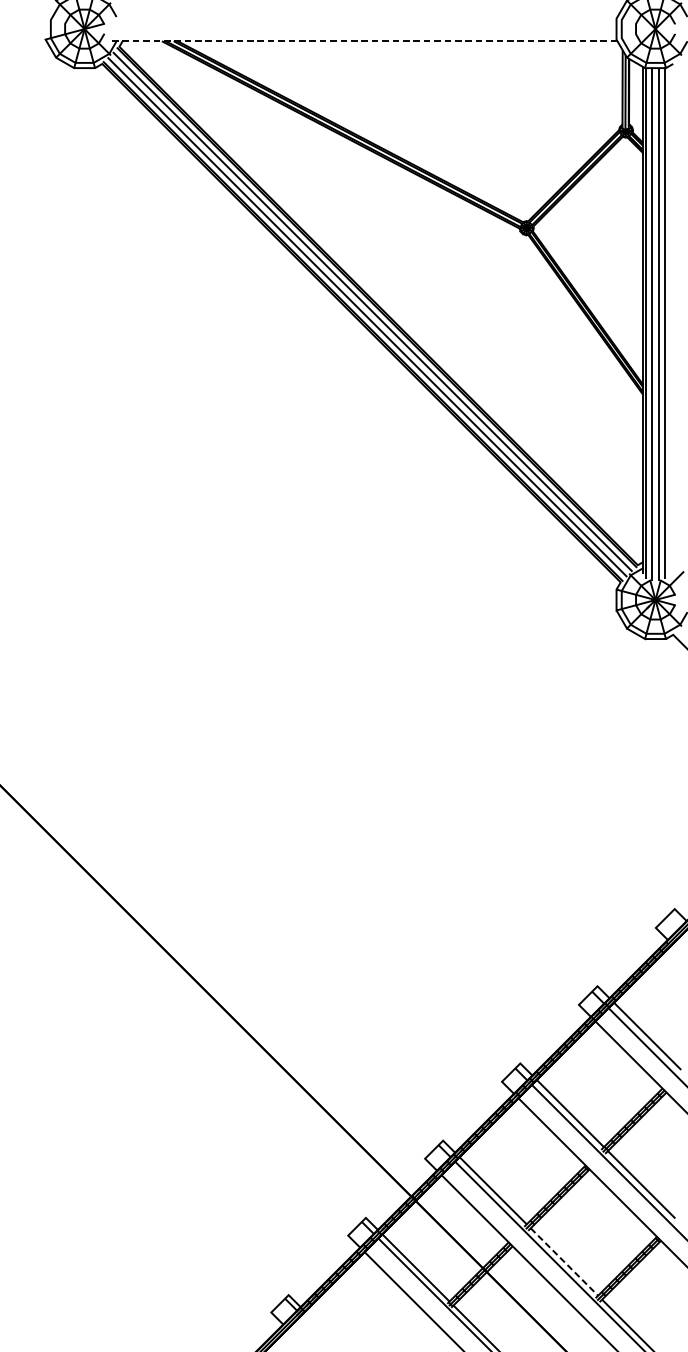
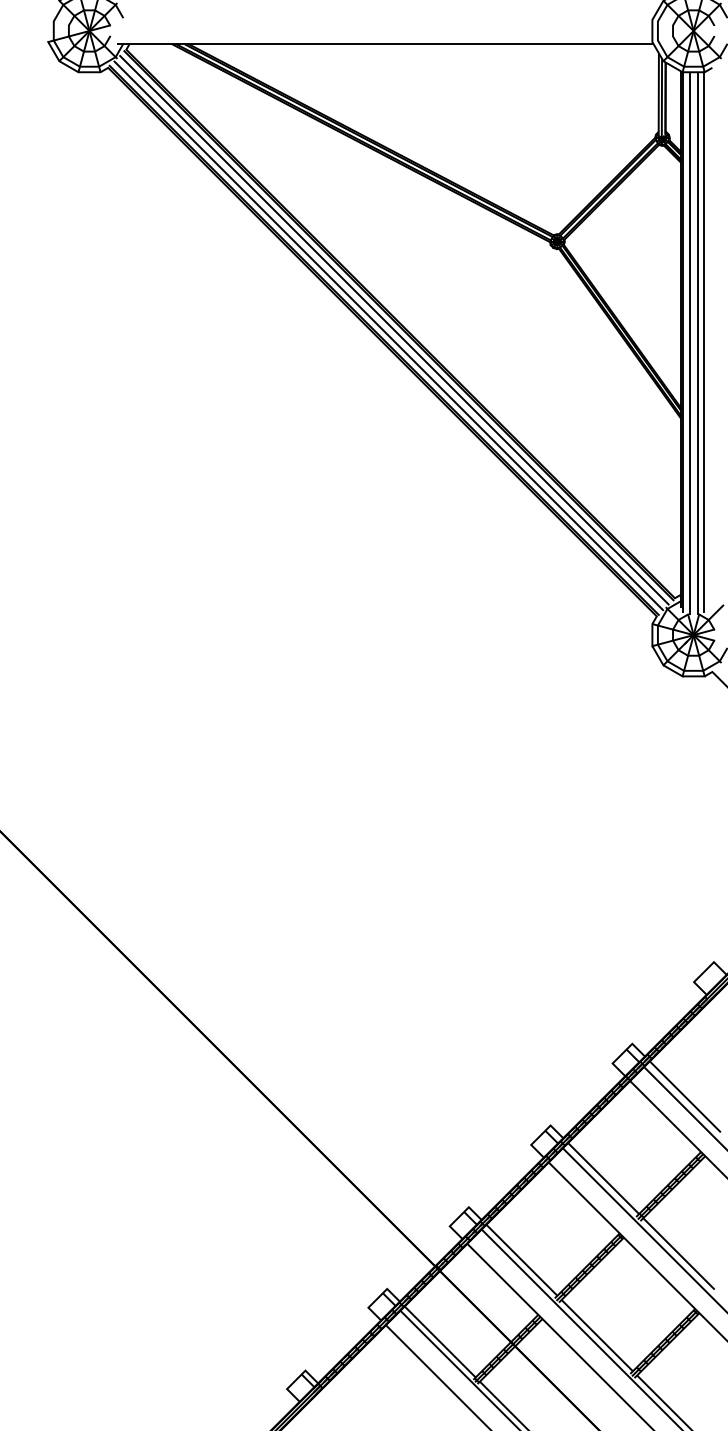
line: (363, 40) -> (384, 43), dashed -> solid
line: (564, 1261) -> (597, 1335), dashed -> solid

